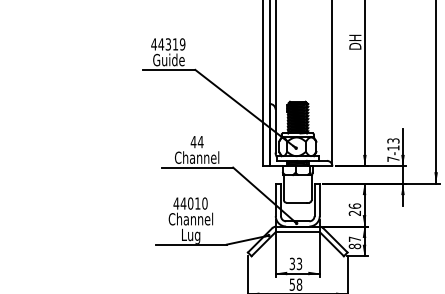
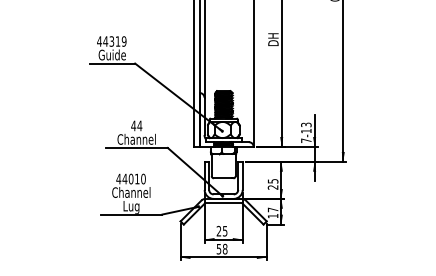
text: (354, 205) -> (272, 180), 26 -> 25
text: (354, 245) -> (272, 215), 87 -> 17
text: (295, 263) -> (221, 230), 33 -> 25

